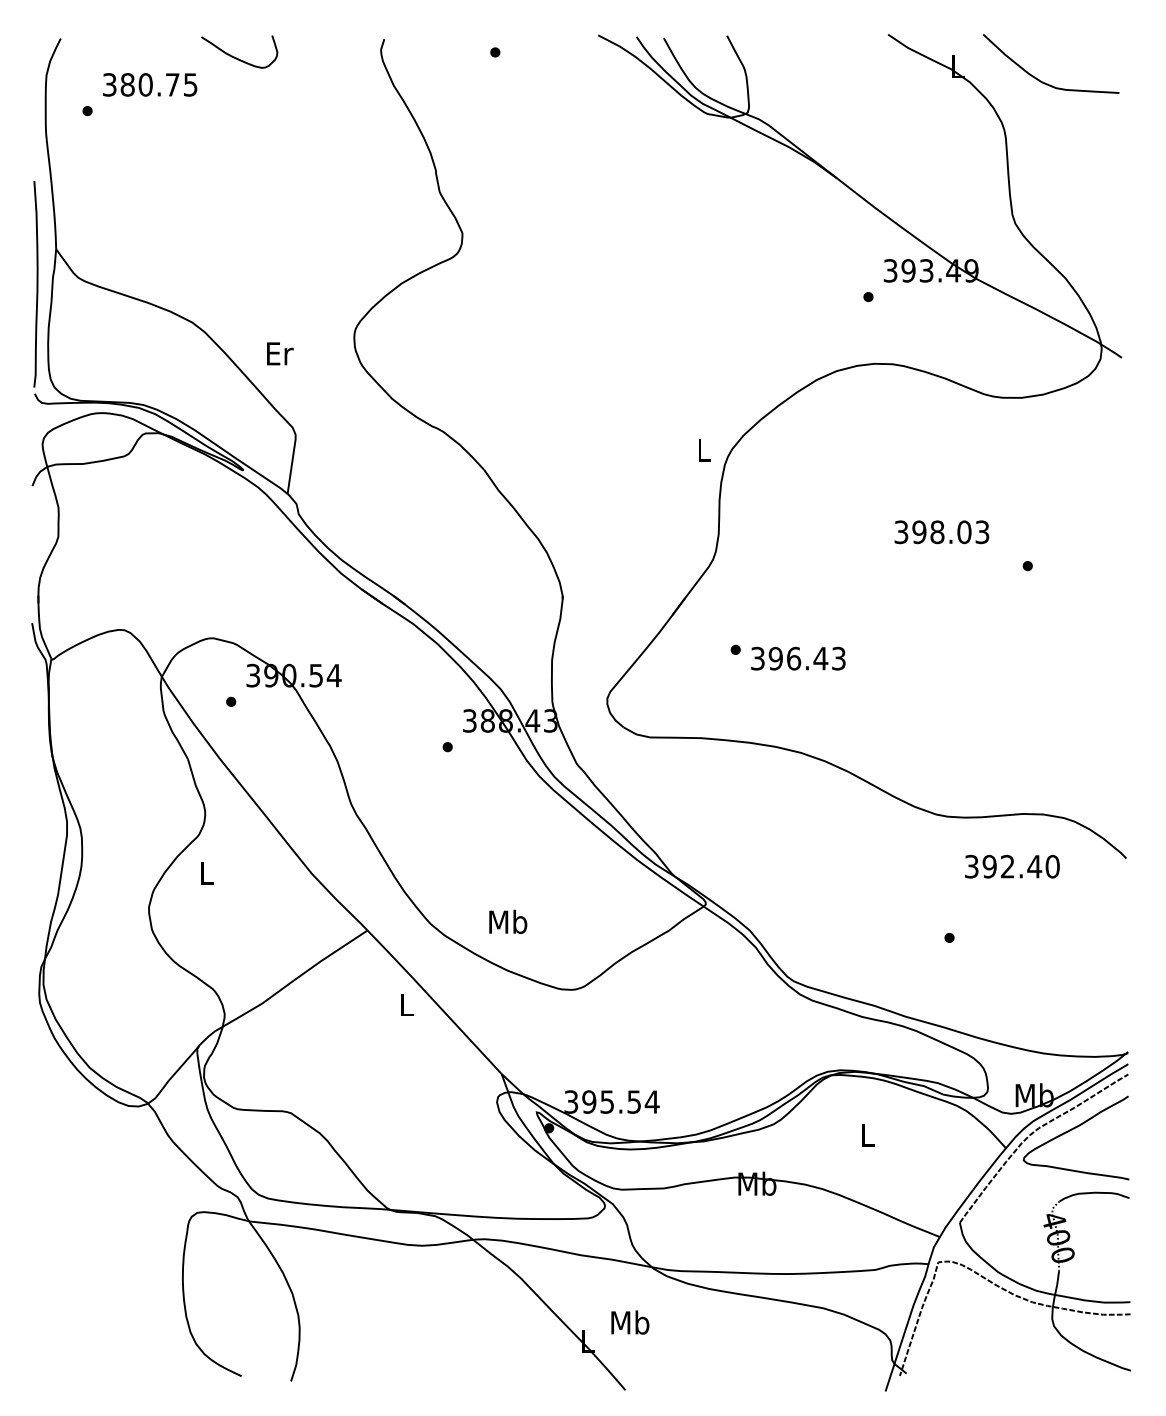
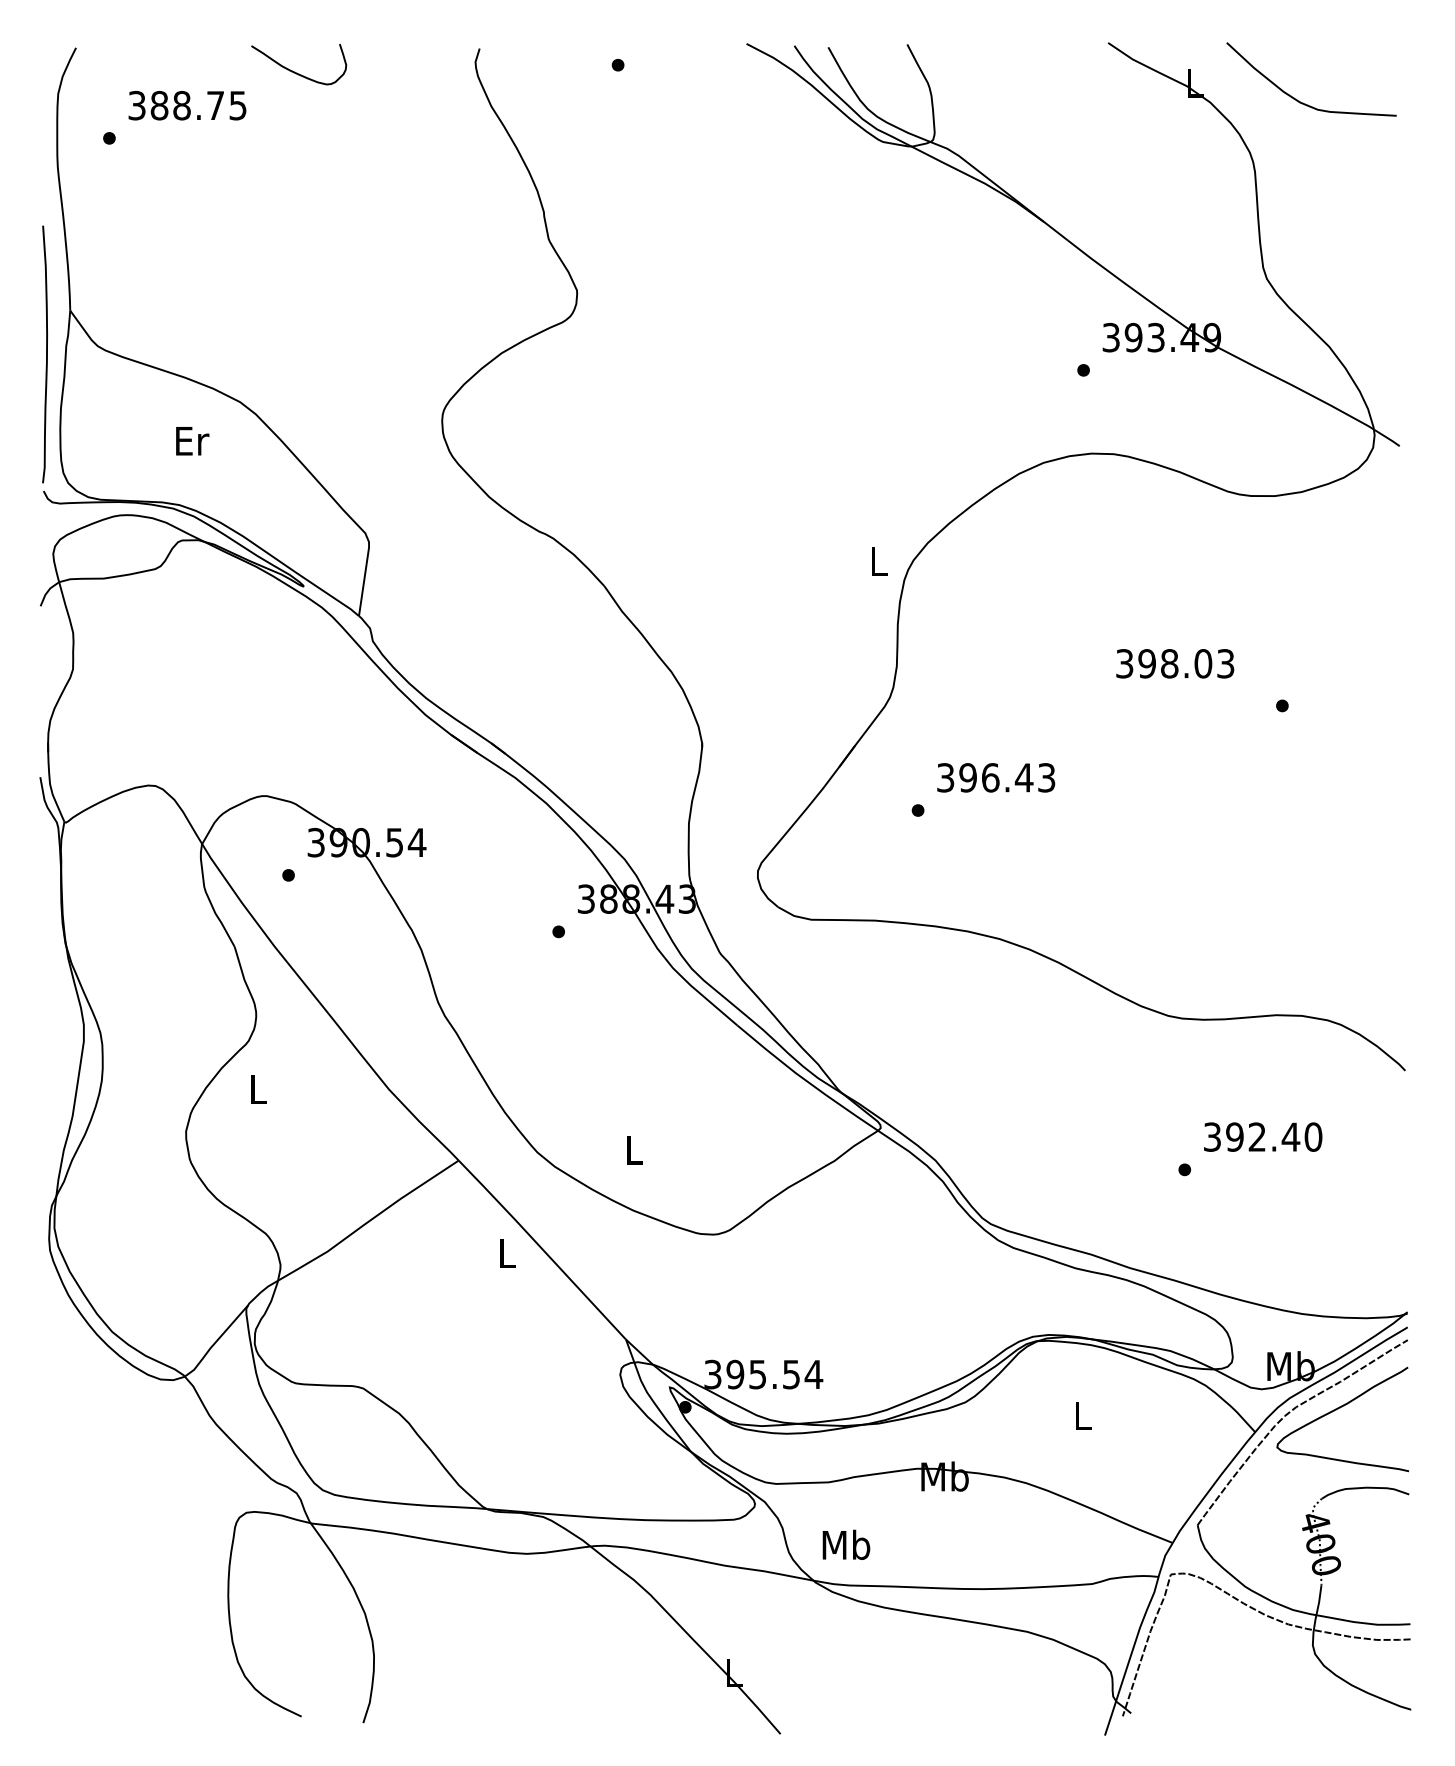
text: (145, 84) -> (181, 105), 380.75 -> 388.75
text: (280, 353) -> (192, 440), moved
text: (798, 658) -> (996, 777), moved
text: (1012, 866) -> (1263, 1136), moved
text: (508, 921) -> (634, 1149), Mb -> L
text: (630, 1322) -> (846, 1544), moved

